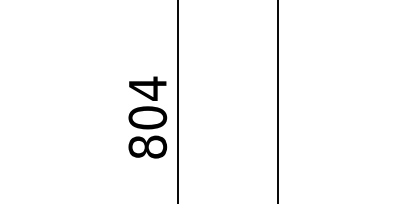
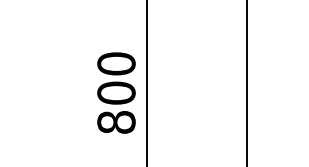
text: (147, 88) -> (116, 63), 804 -> 800

